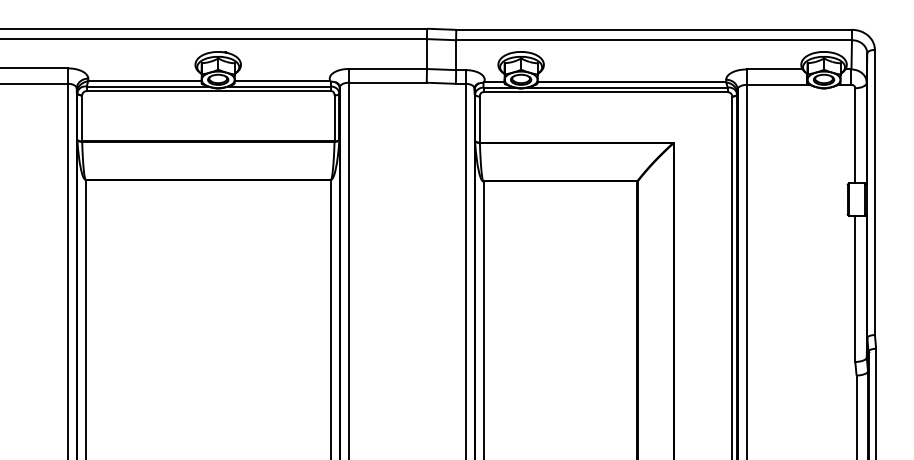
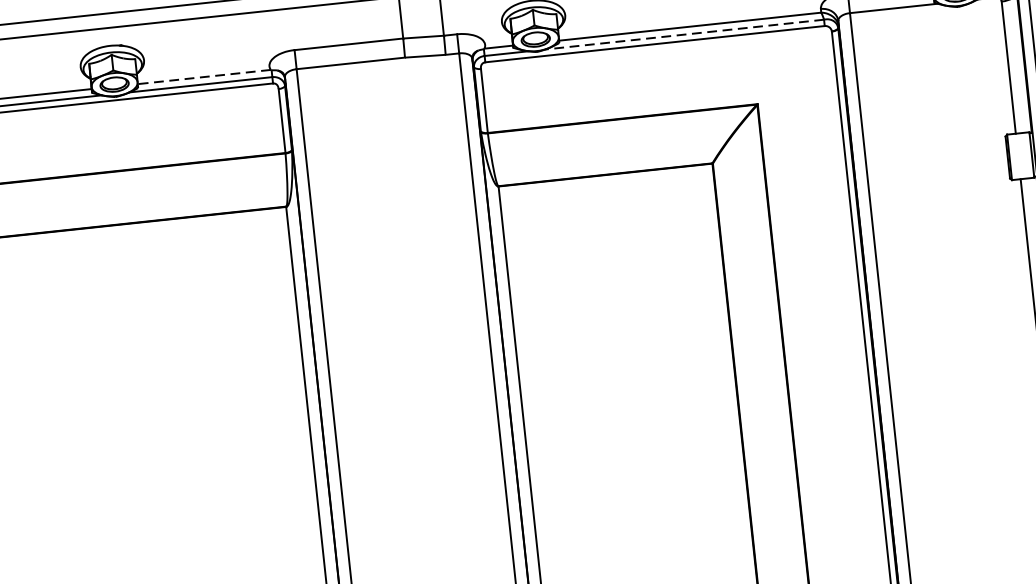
line: (282, 81) -> (204, 77), solid -> dashed
line: (626, 87) -> (683, 34), solid -> dashed

